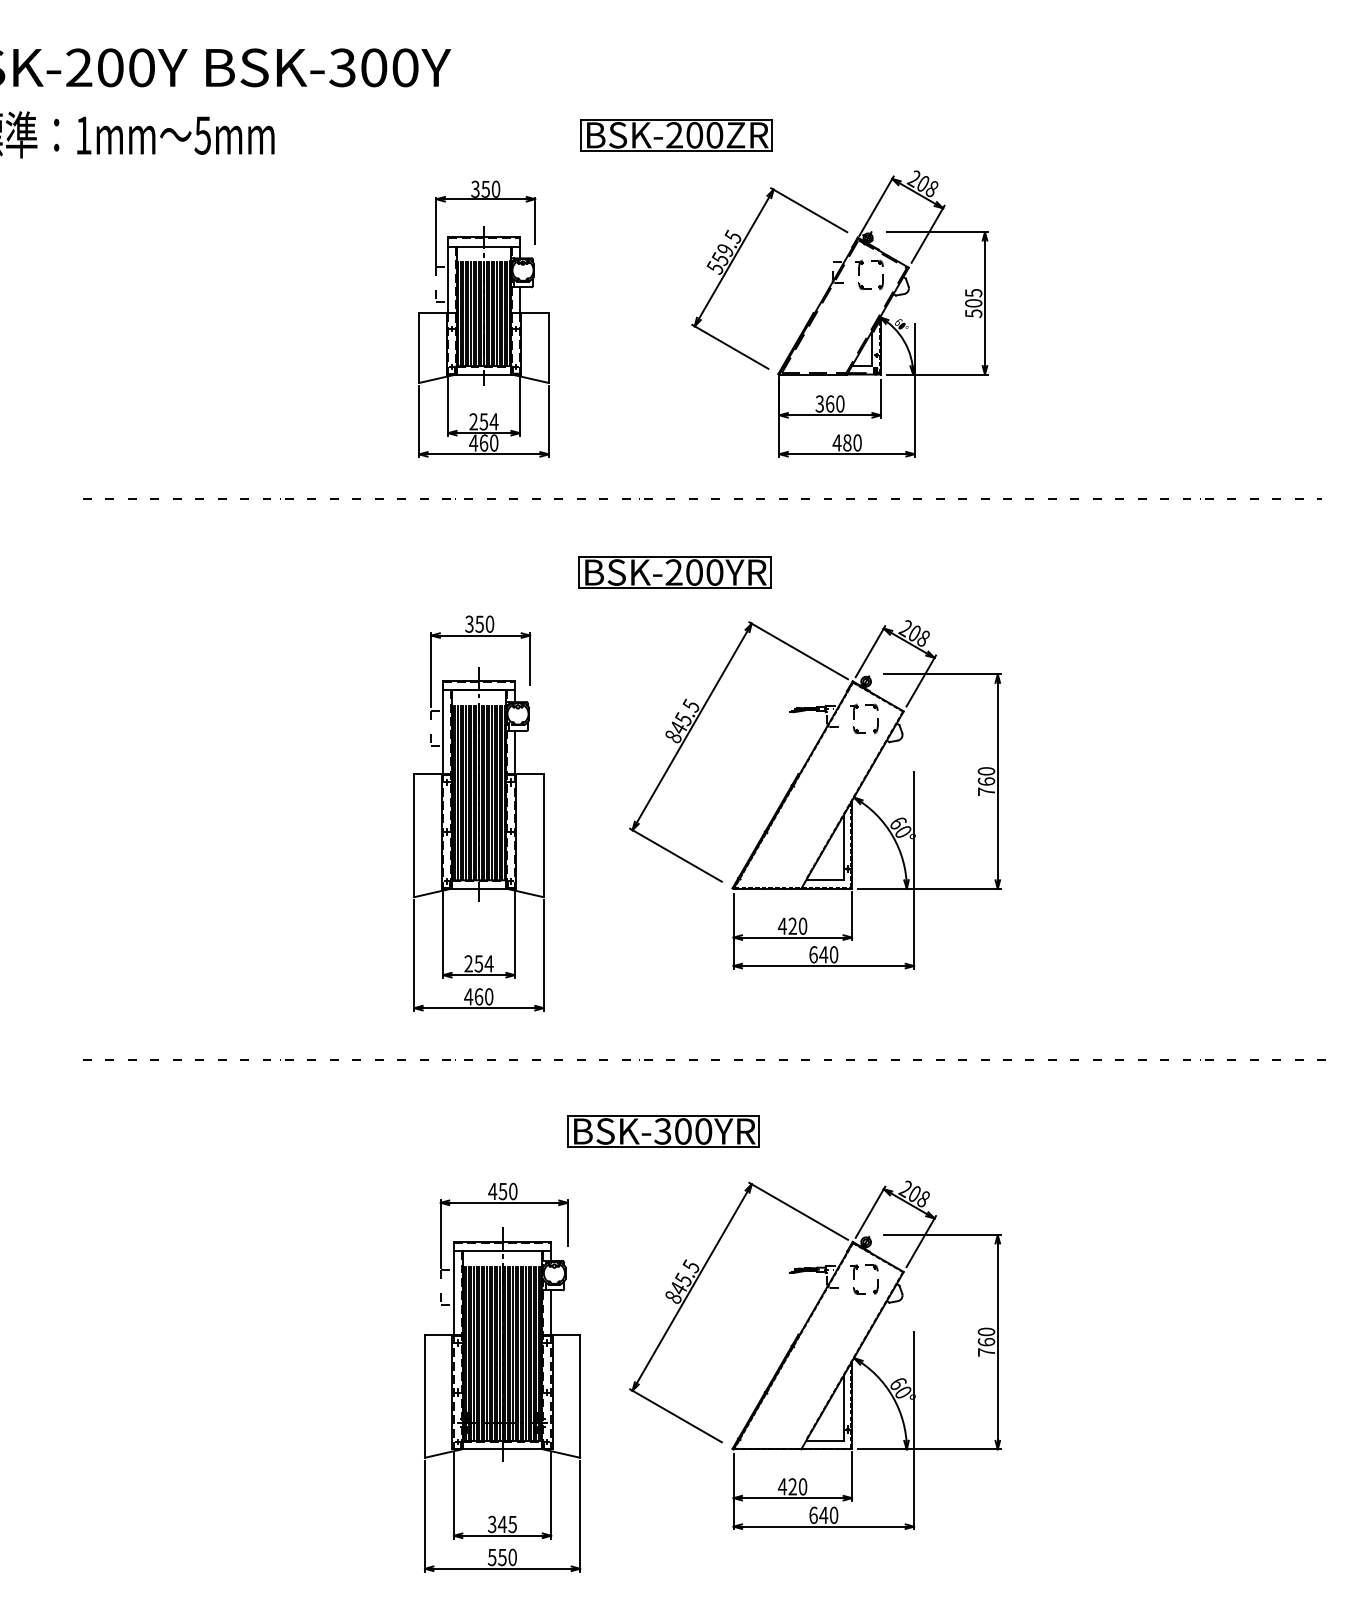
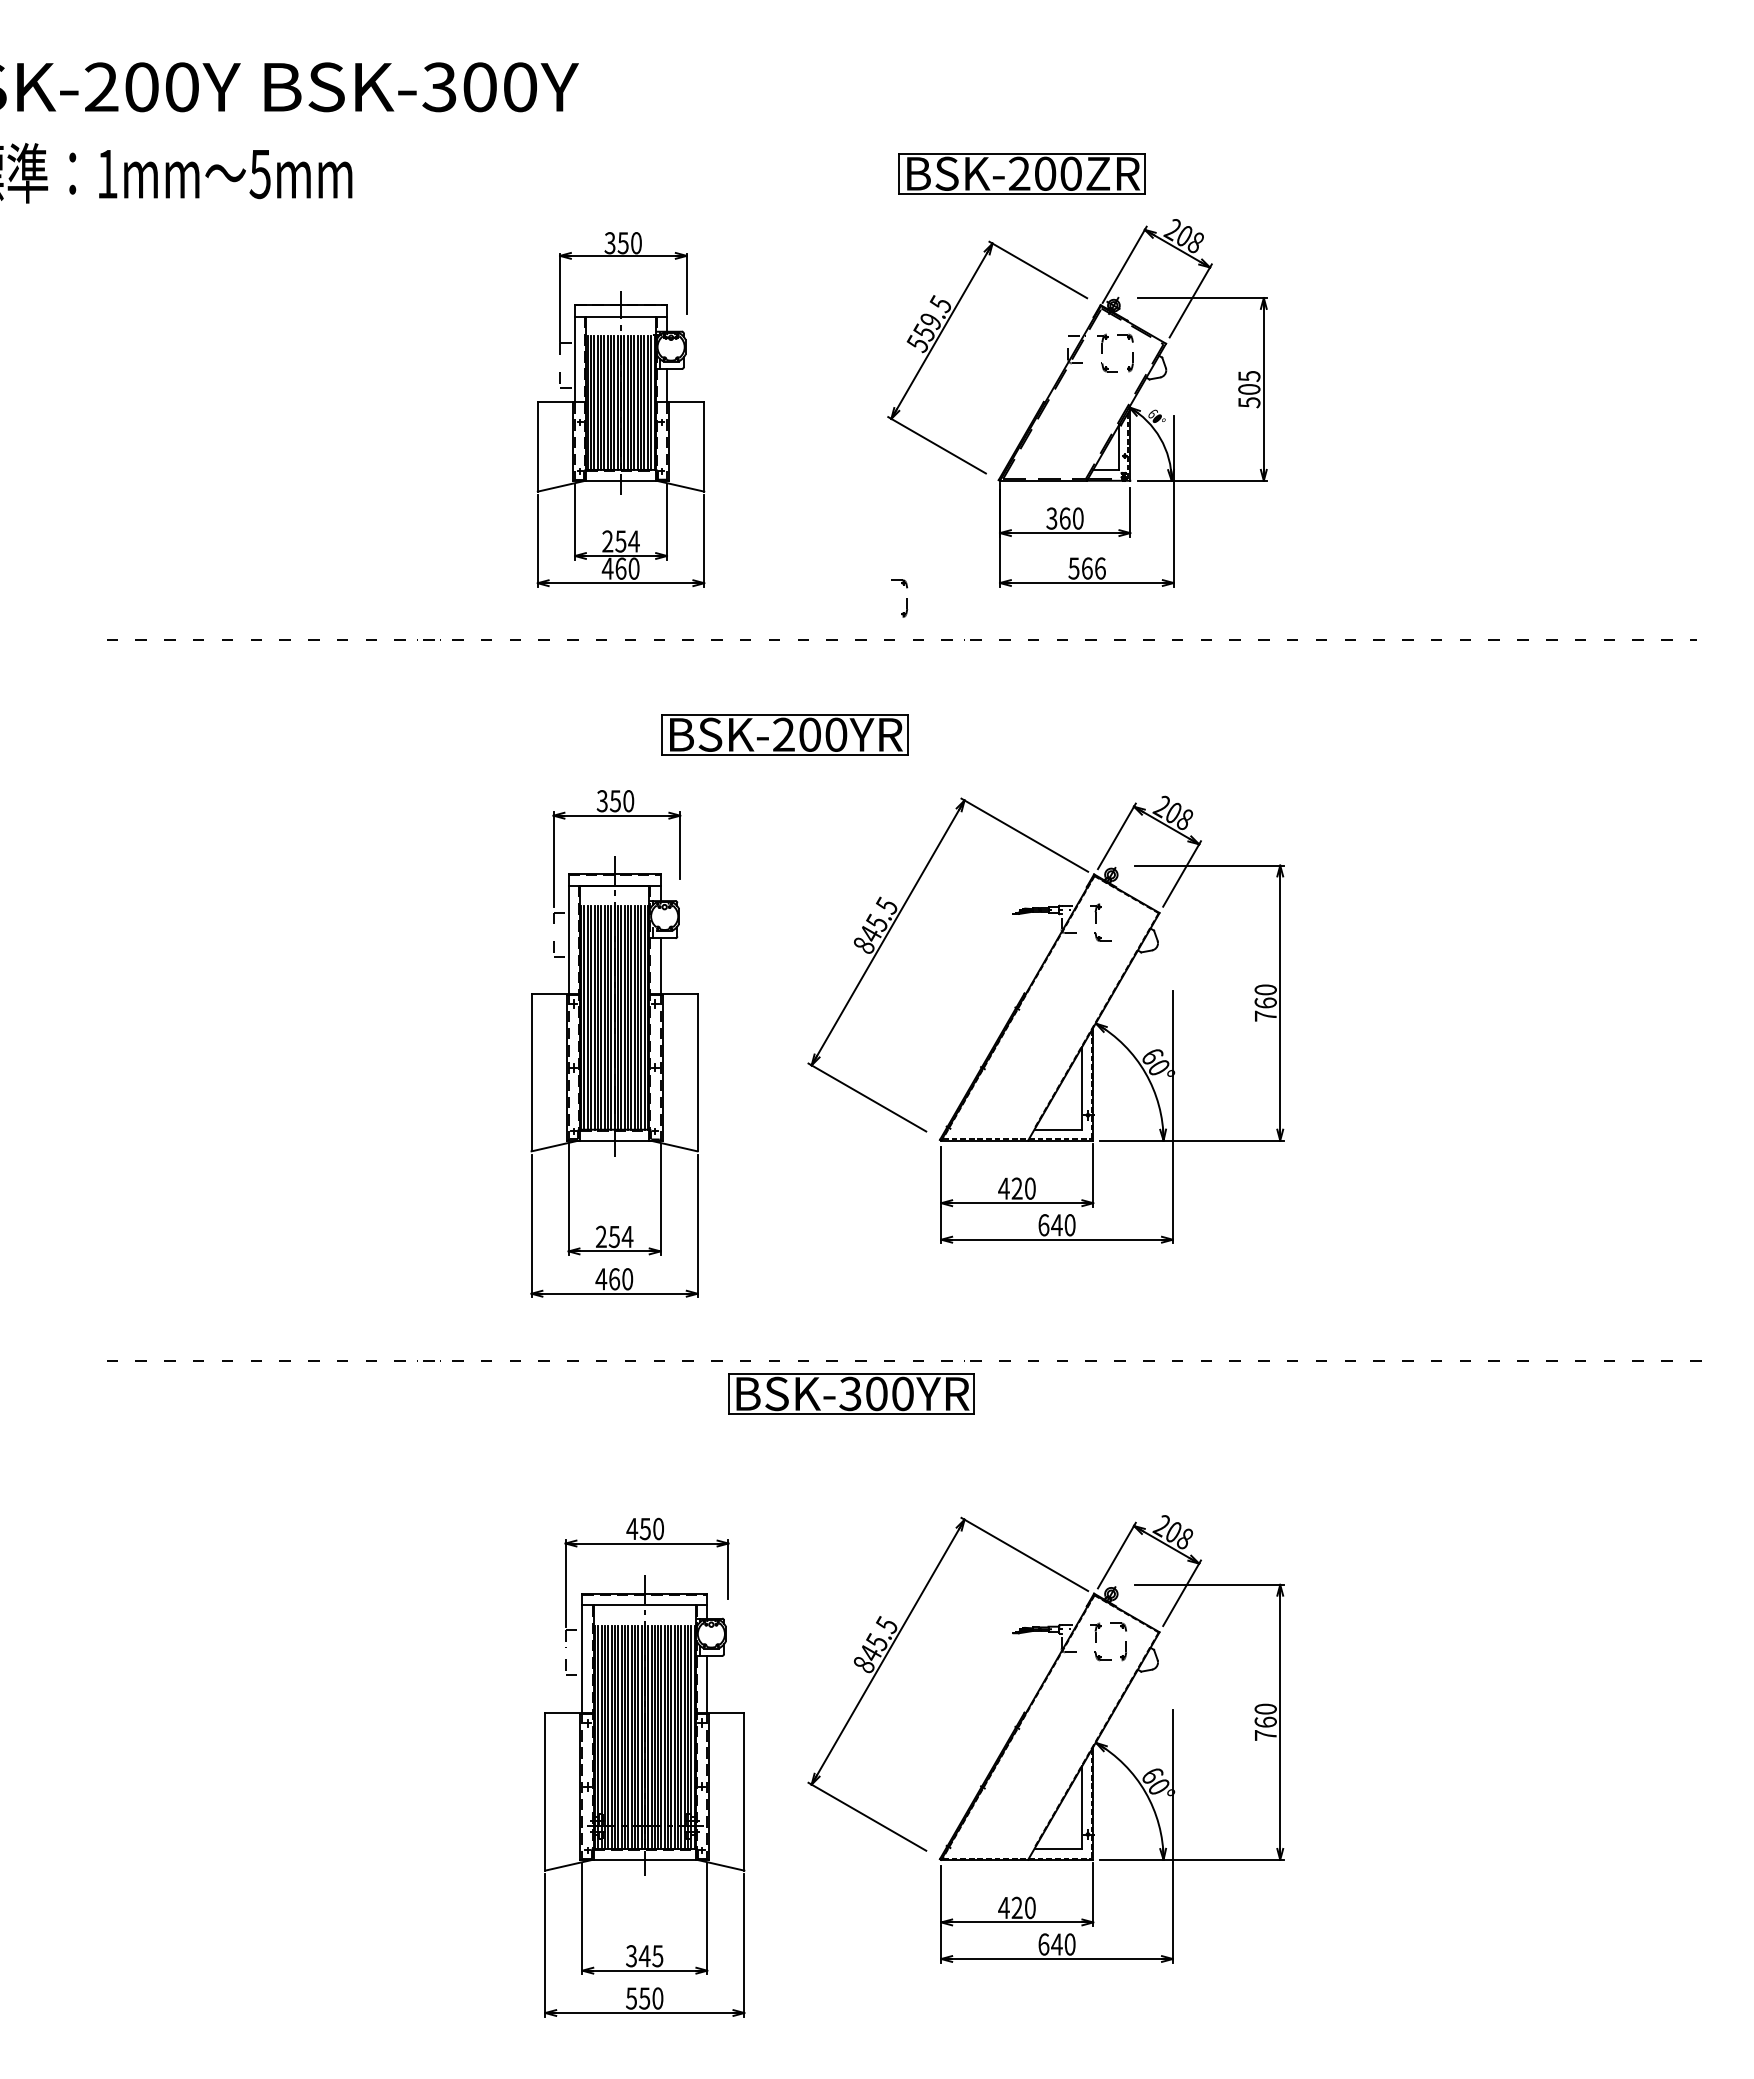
part: (676, 135) -> (1021, 173), moved
text: (846, 442) -> (1086, 568), 480 -> 566
part: (674, 572) -> (784, 734), moved
part: (877, 718) -> (906, 598), moved
part: (663, 1131) -> (851, 1393), moved

